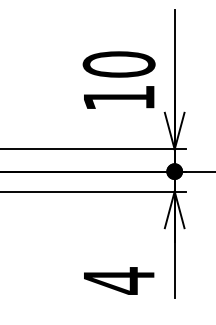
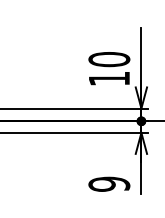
text: (119, 281) -> (109, 184), 4 -> 9

